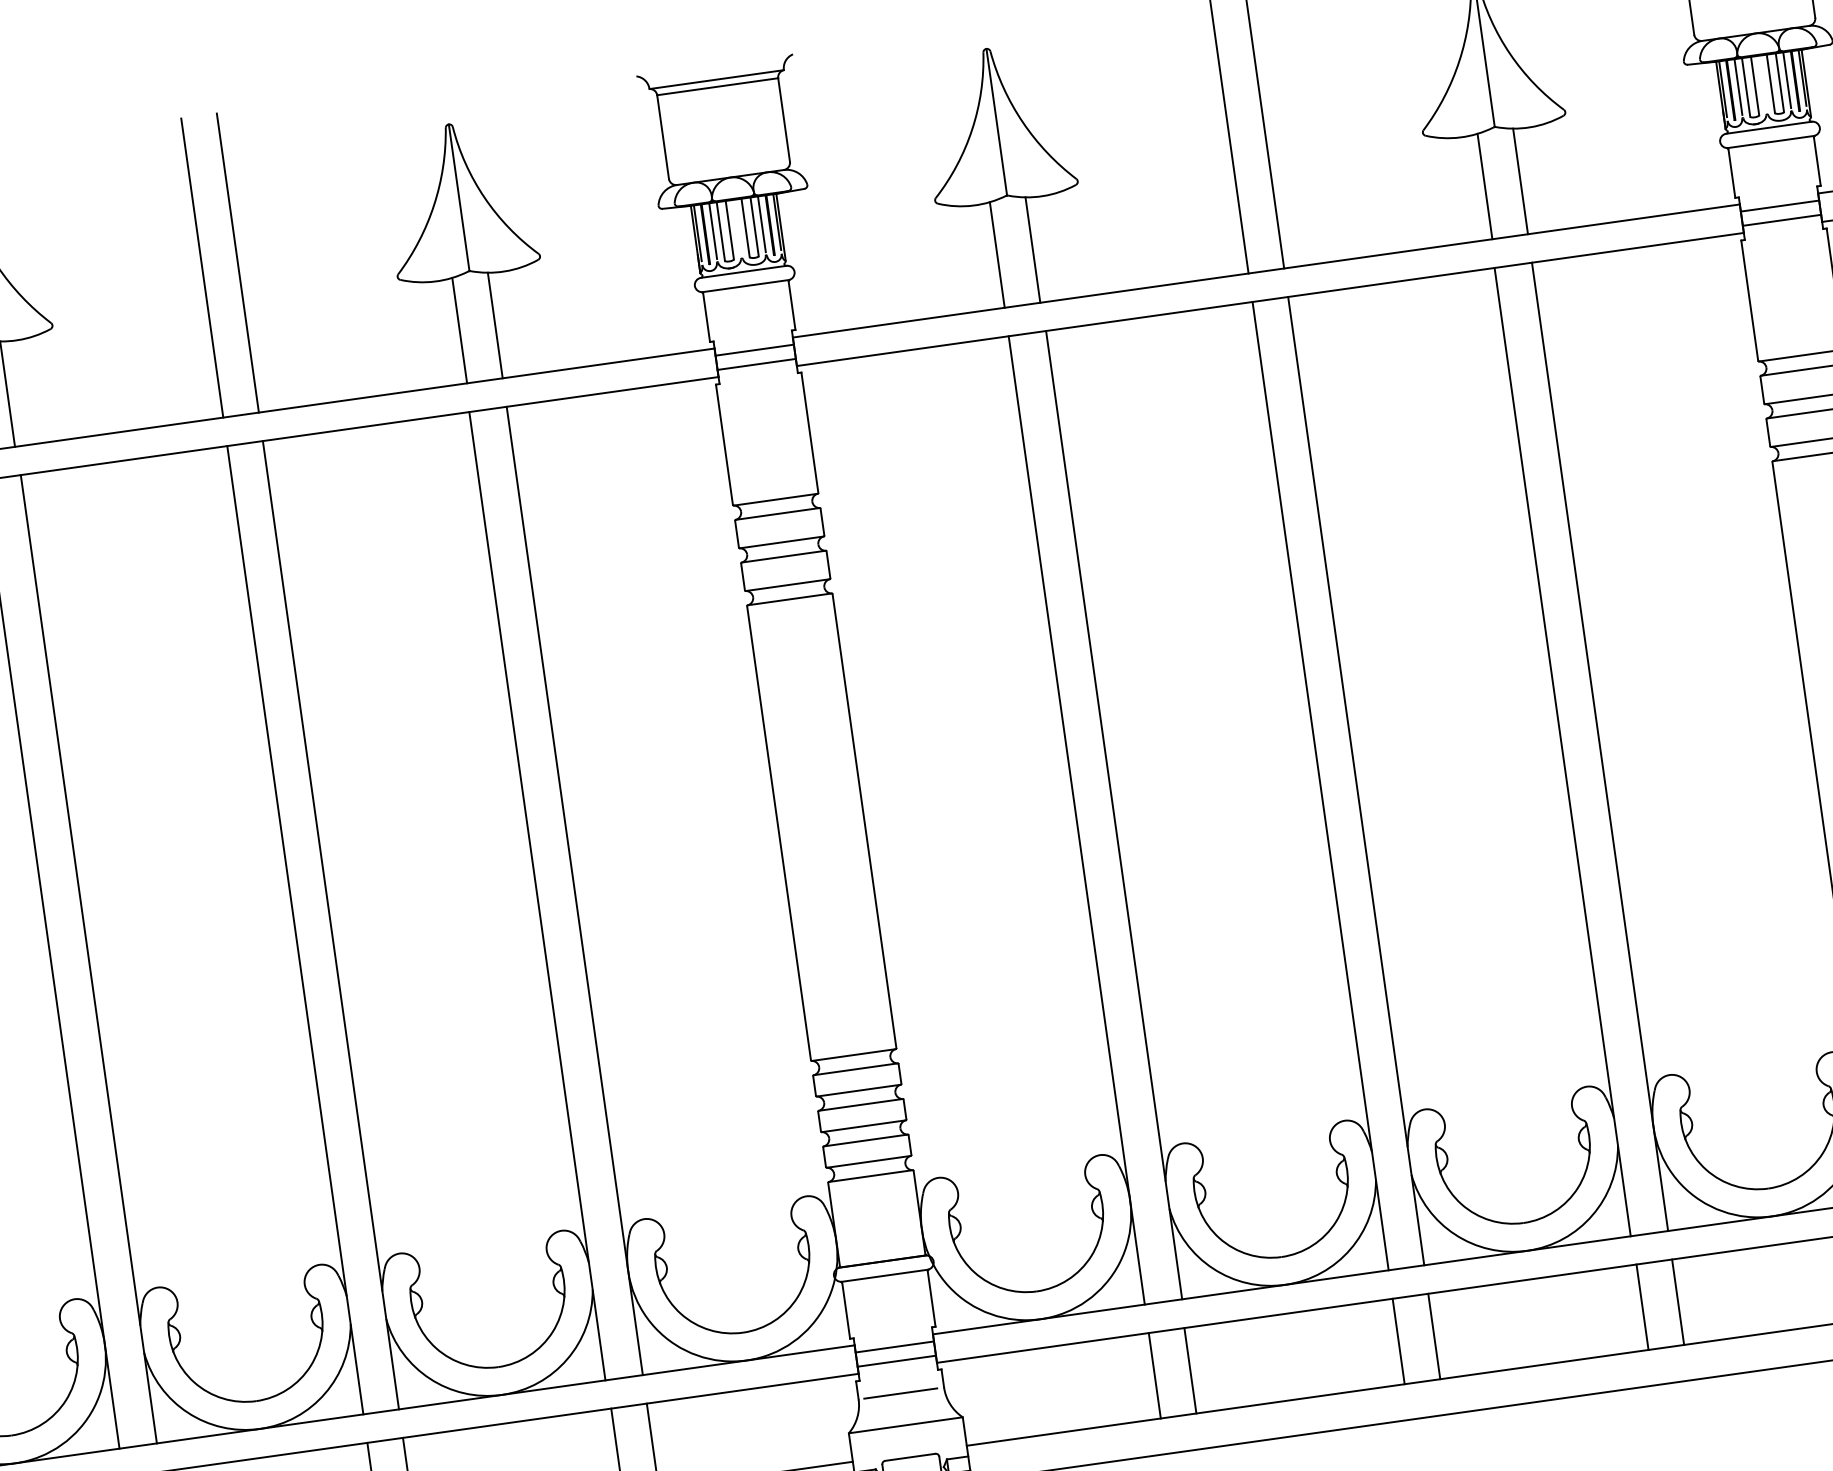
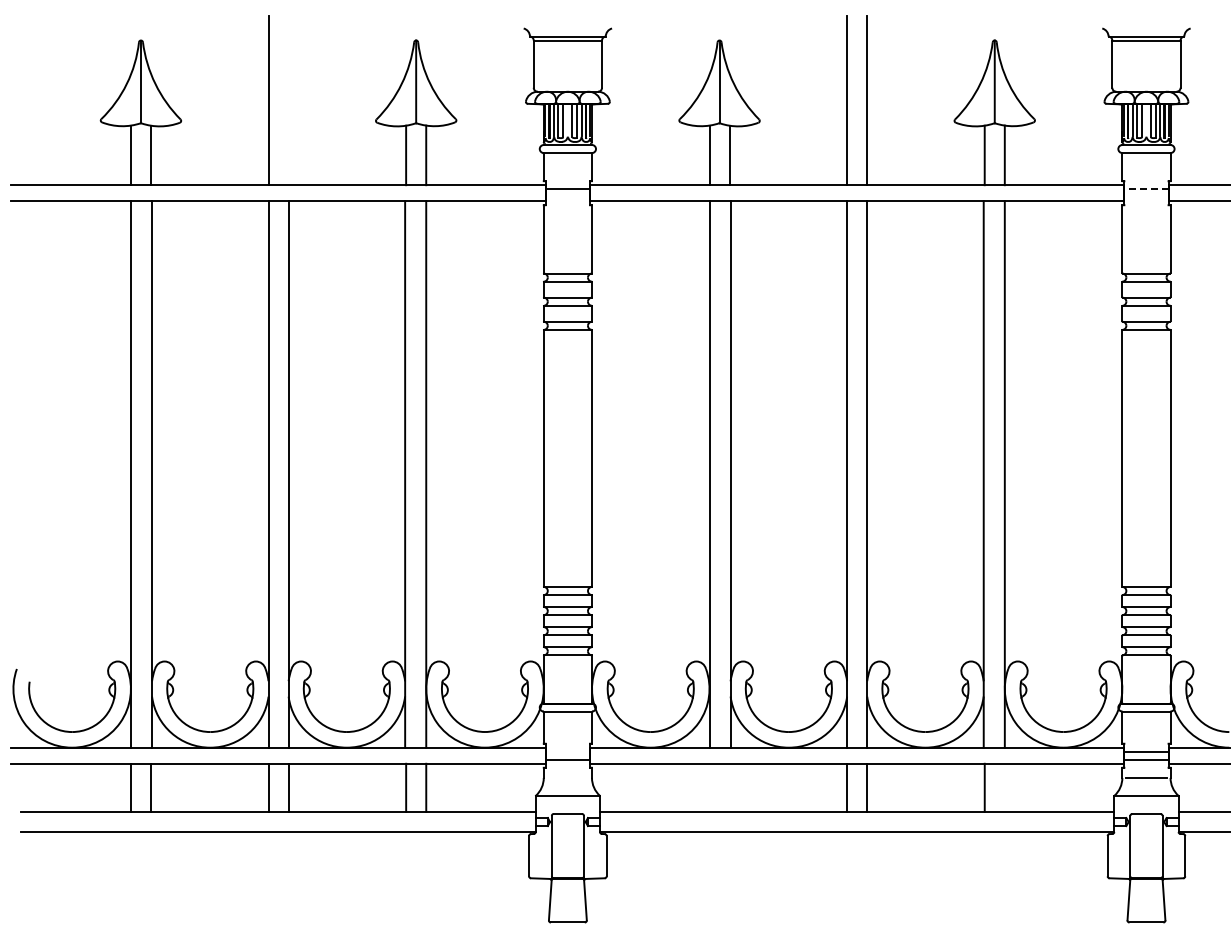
line: (1778, 206) -> (1145, 189), solid -> dashed
line: (1782, 220) -> (1146, 197), removed
line: (237, 262) -> (288, 100), removed
line: (756, 364) -> (567, 197), removed
line: (1677, 1301) -> (1004, 787), removed
line: (894, 1346) -> (567, 751), removed
line: (1190, 1370) -> (729, 787), removed
line: (1154, 1375) -> (709, 787), removed
line: (900, 1392) -> (567, 777), removed

